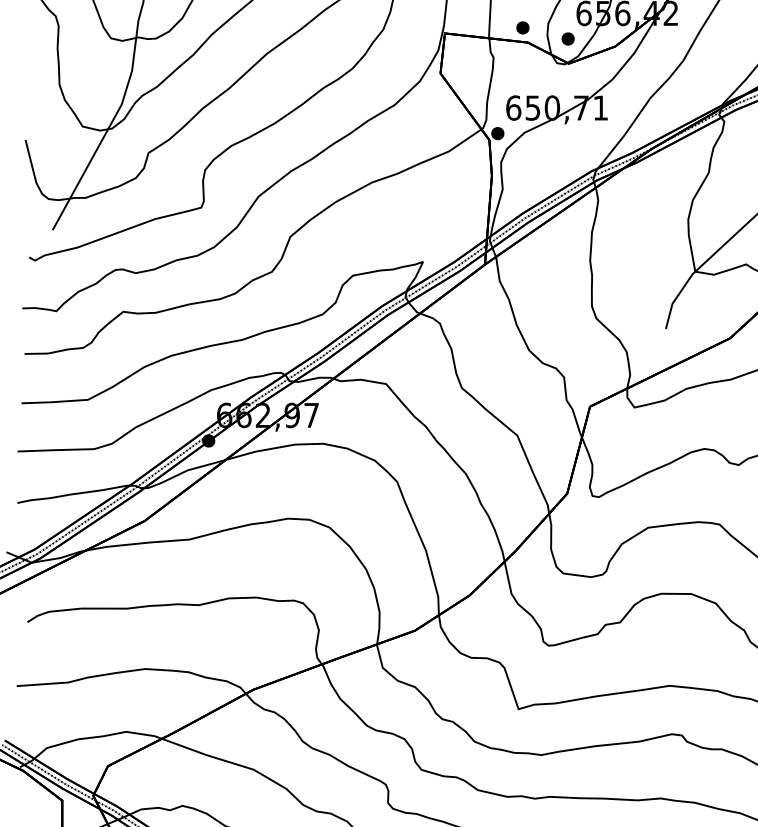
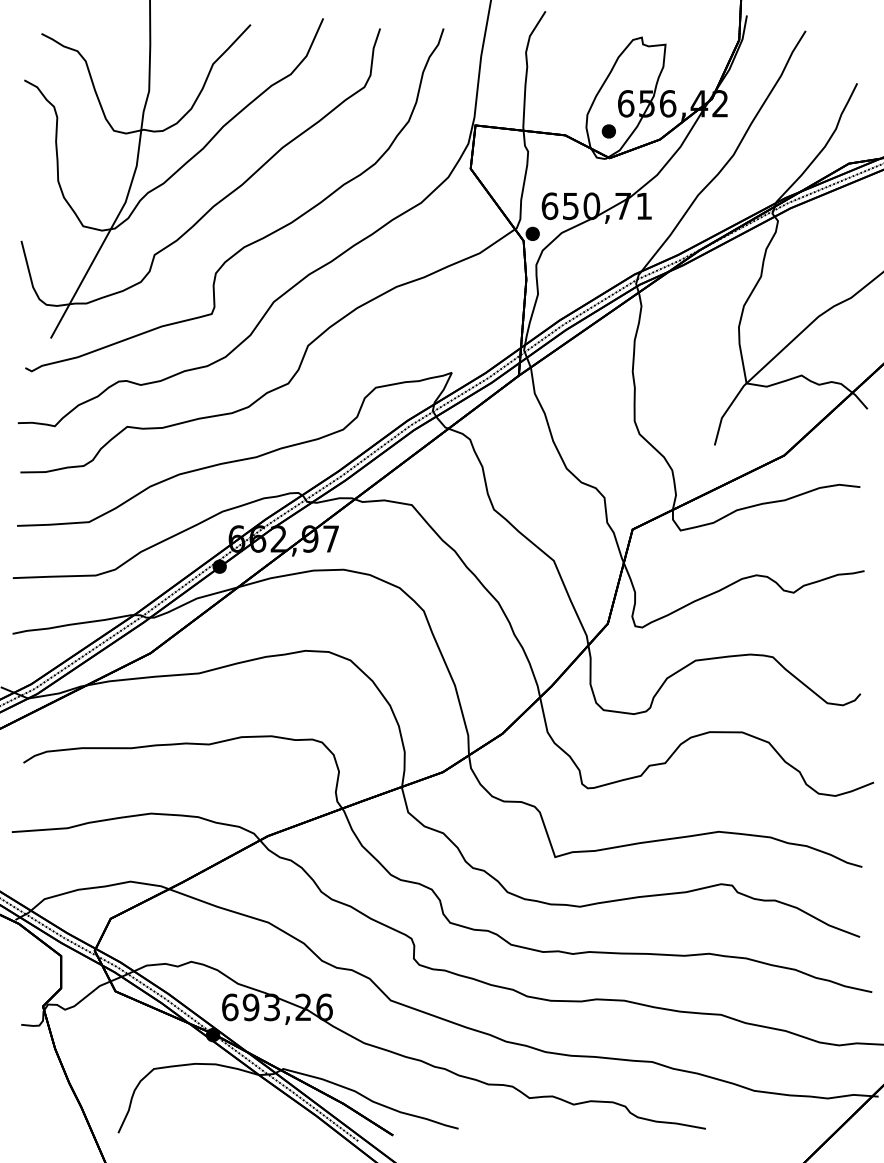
part: (522, 27) -> (559, 119), removed

